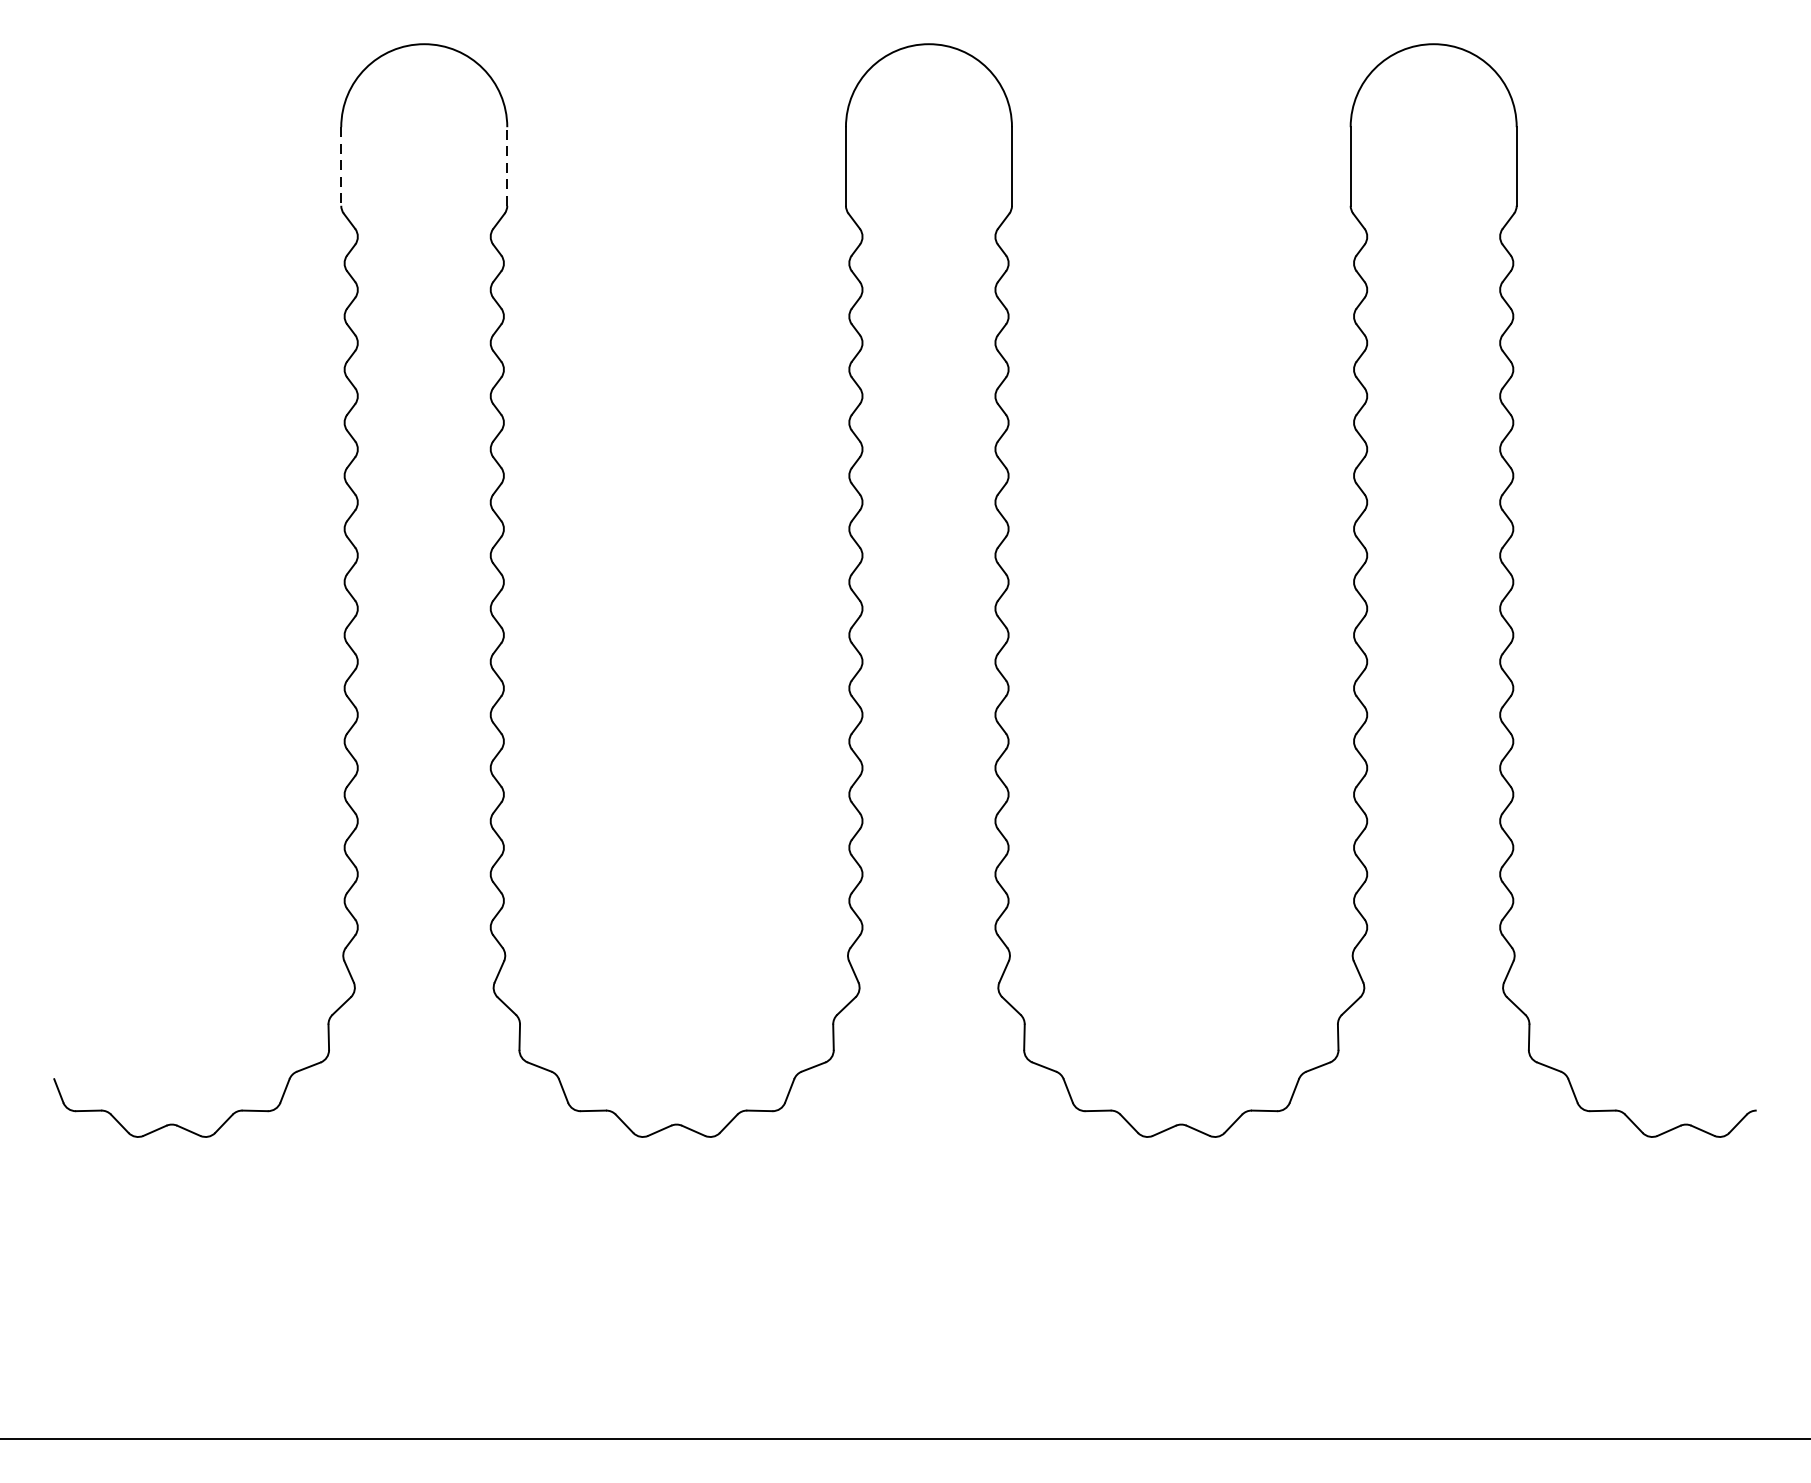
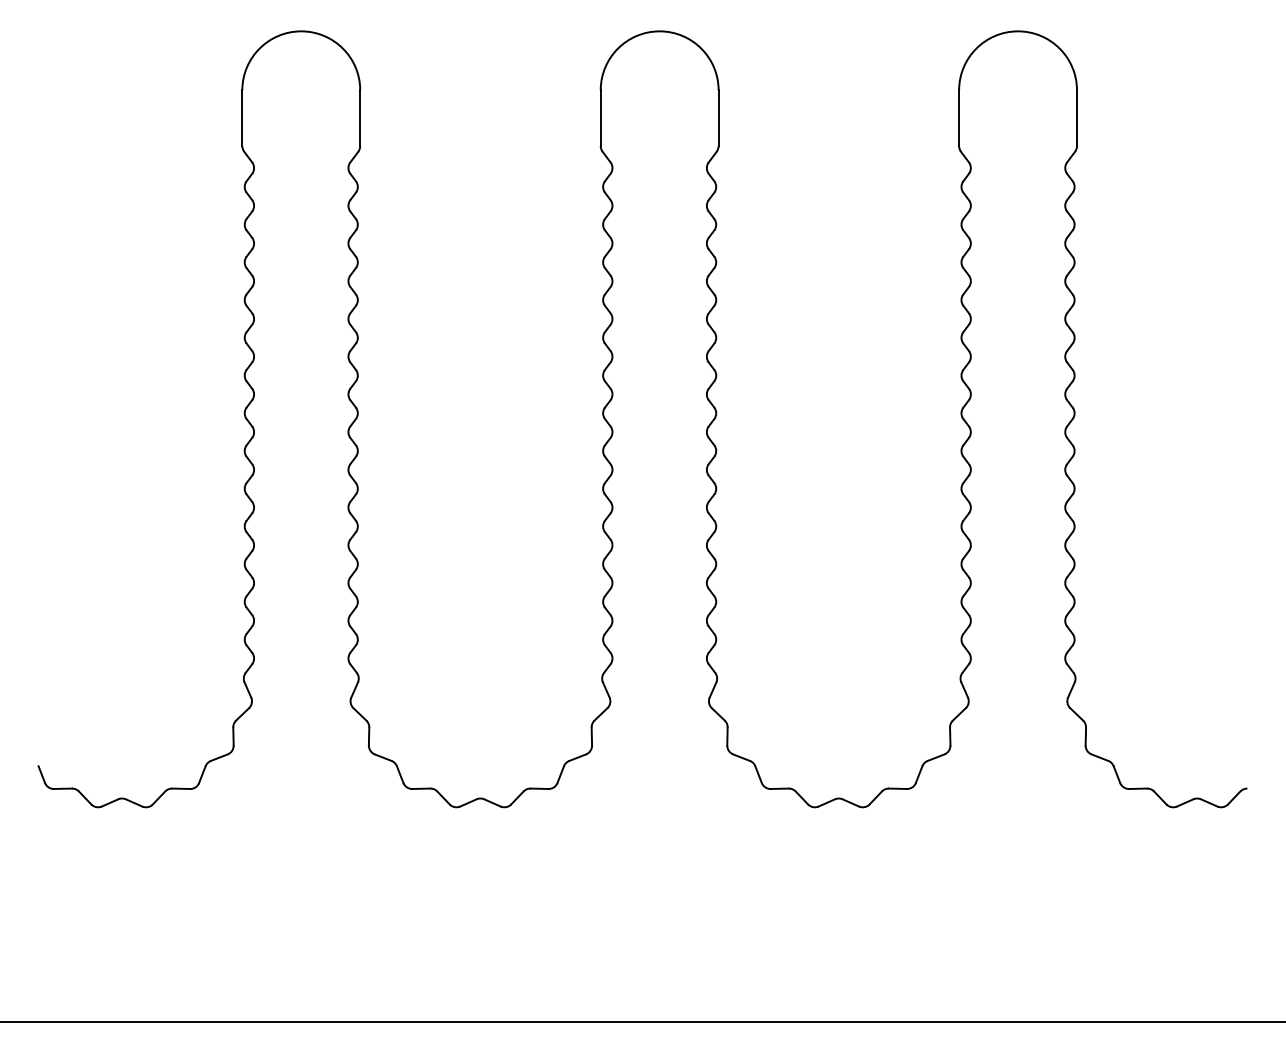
line: (341, 166) -> (242, 118), dashed -> solid
line: (507, 166) -> (360, 118), dashed -> solid

